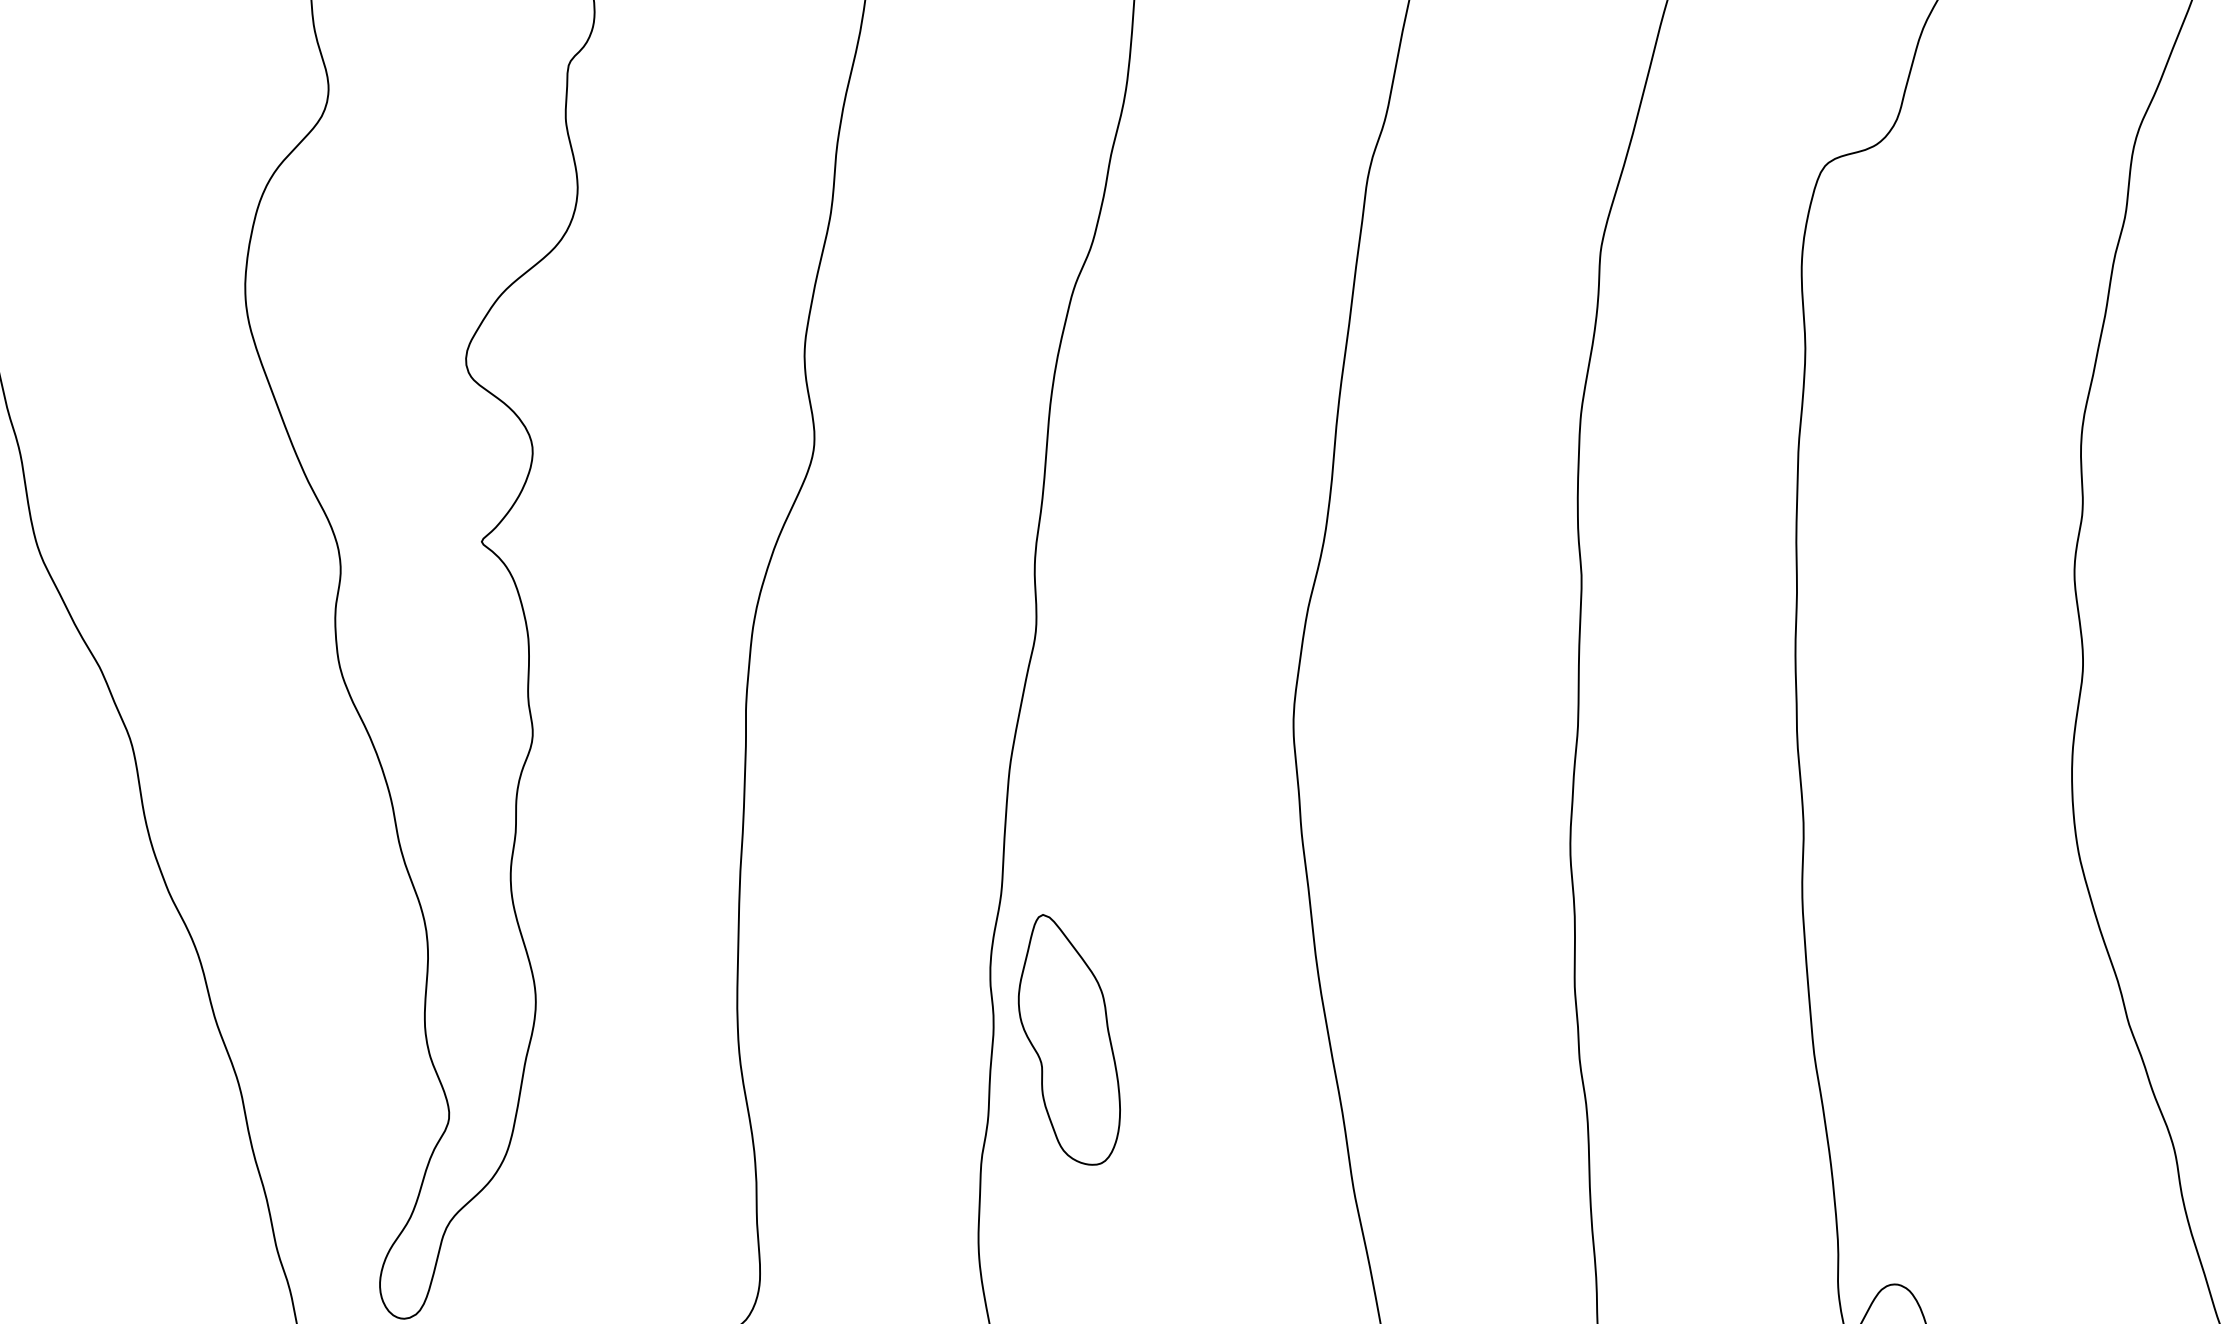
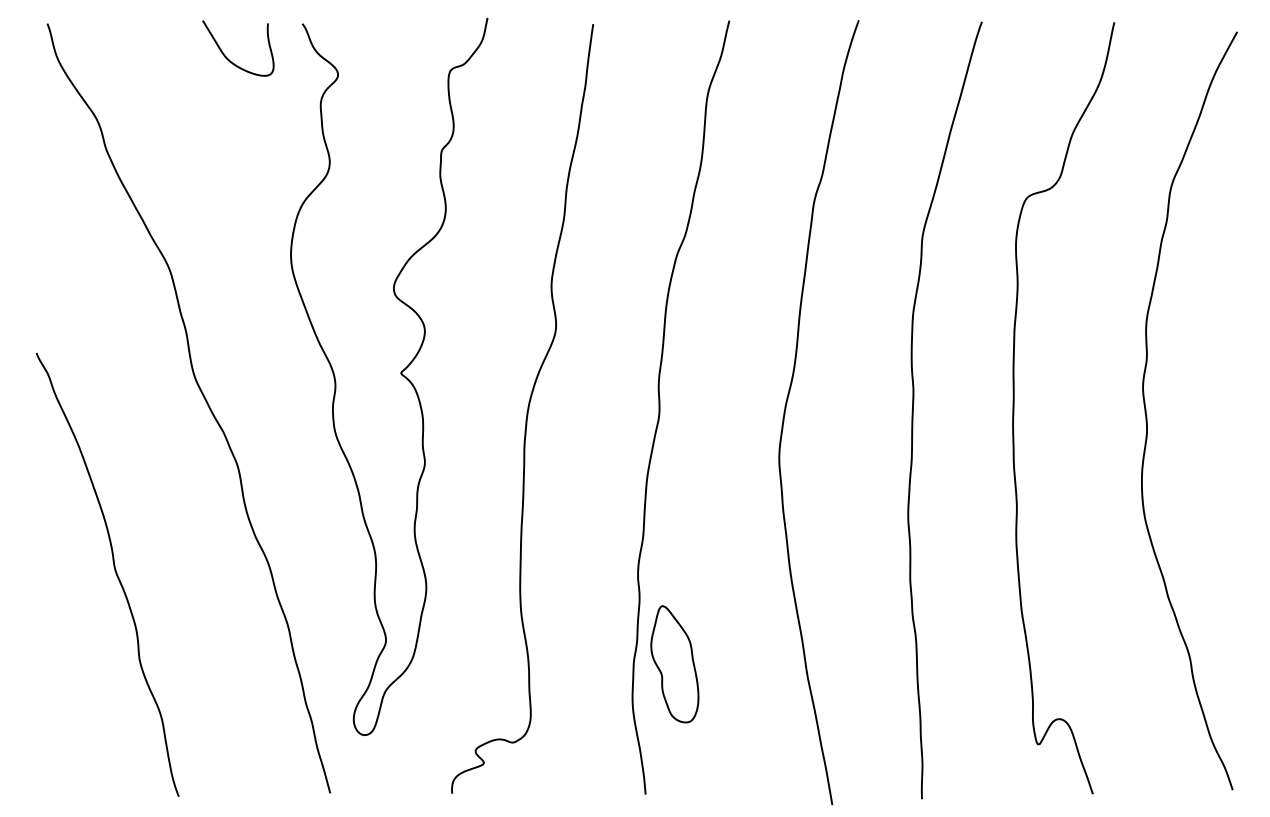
part: (1068, 1040) -> (674, 664), moved

